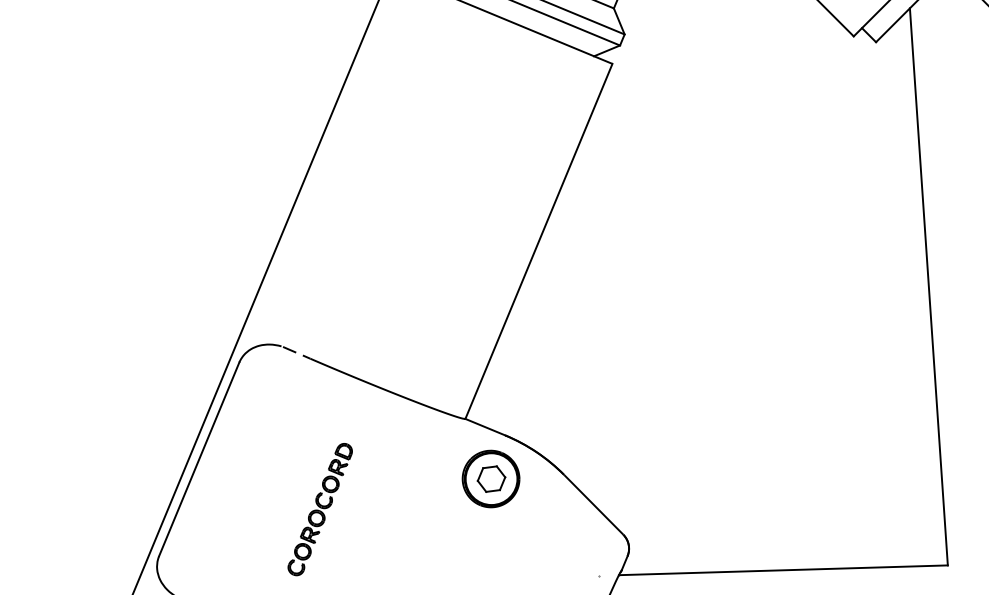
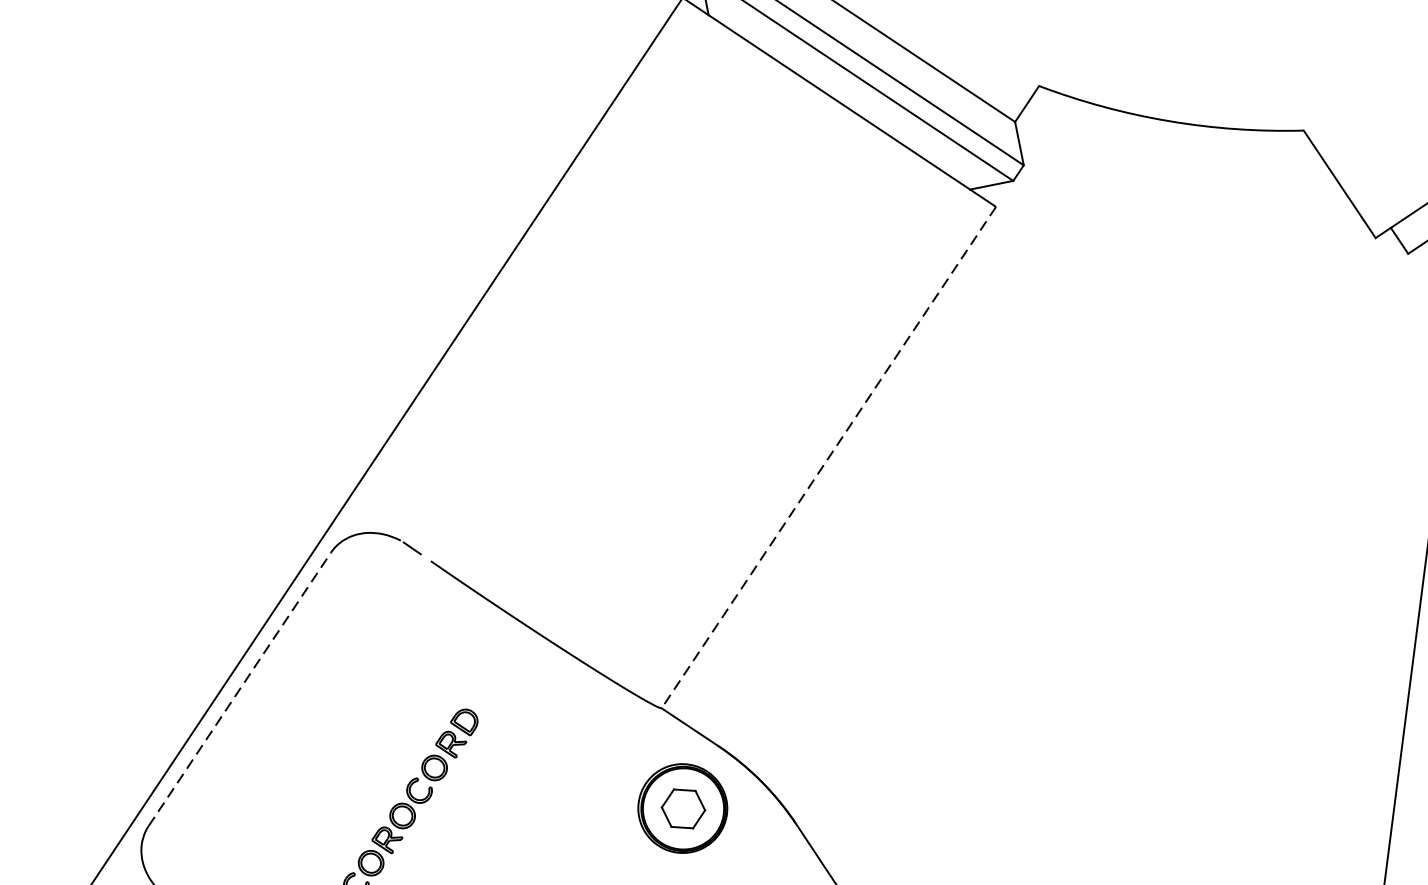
line: (538, 241) -> (828, 457), solid -> dashed
line: (199, 459) -> (240, 689), solid -> dashed

